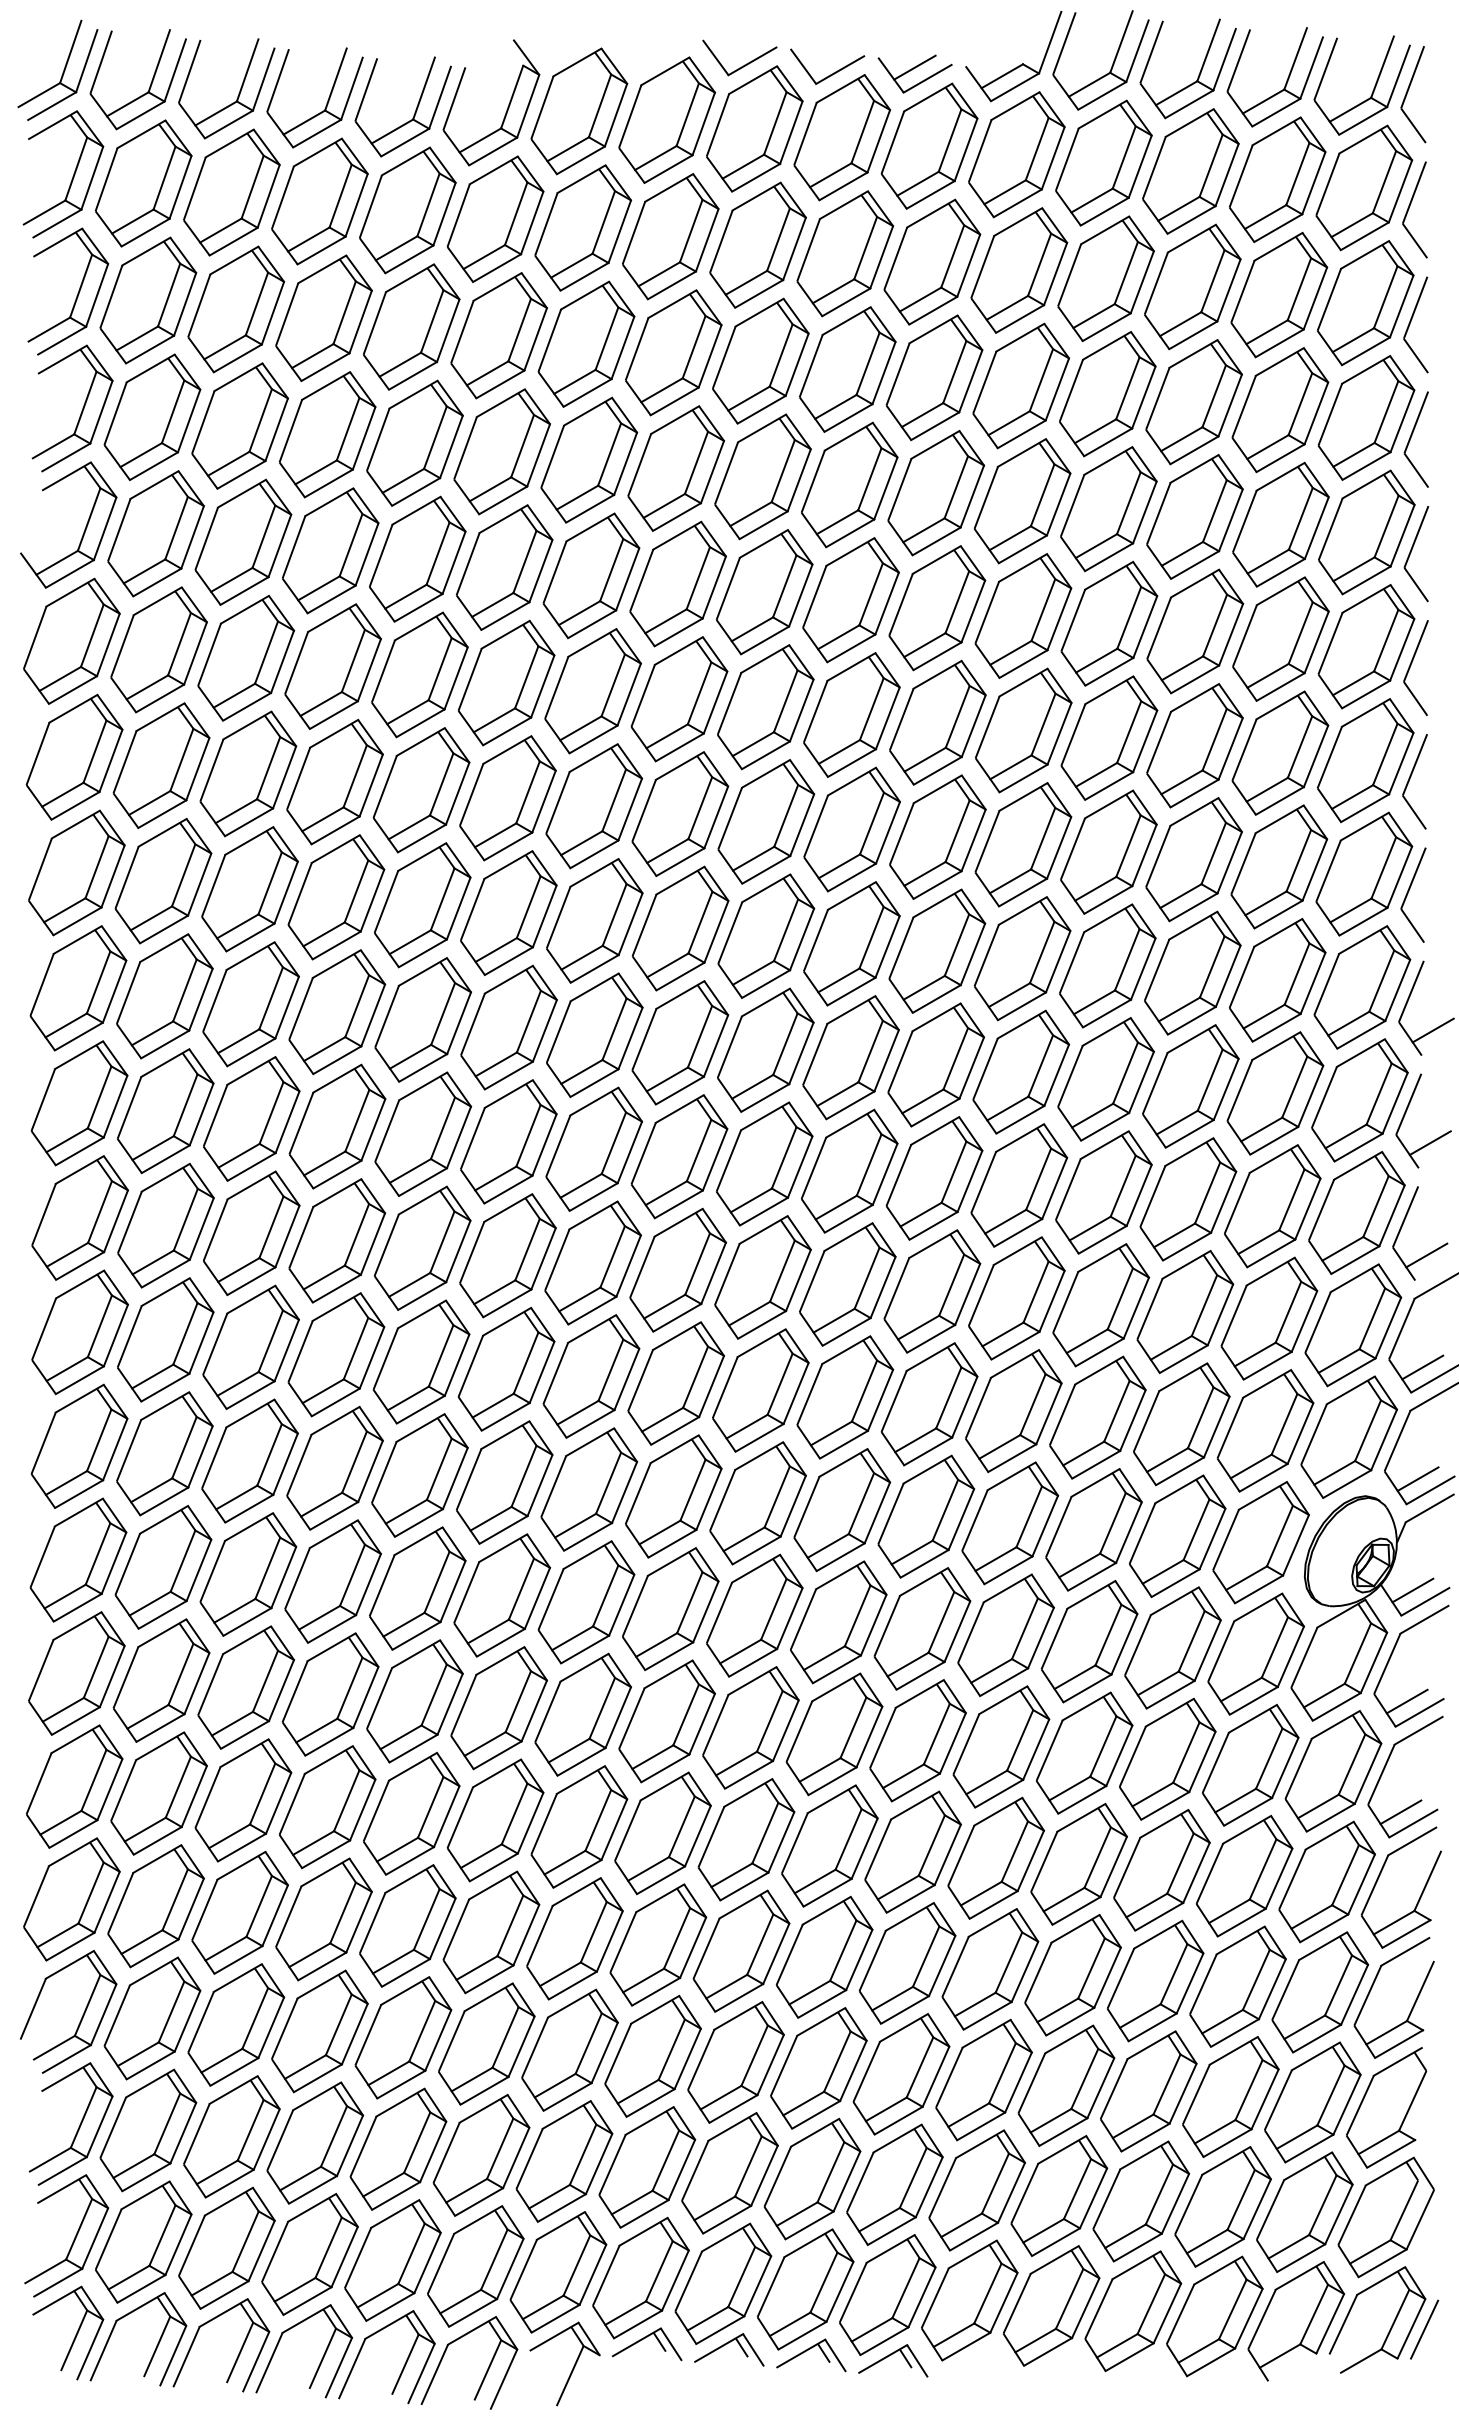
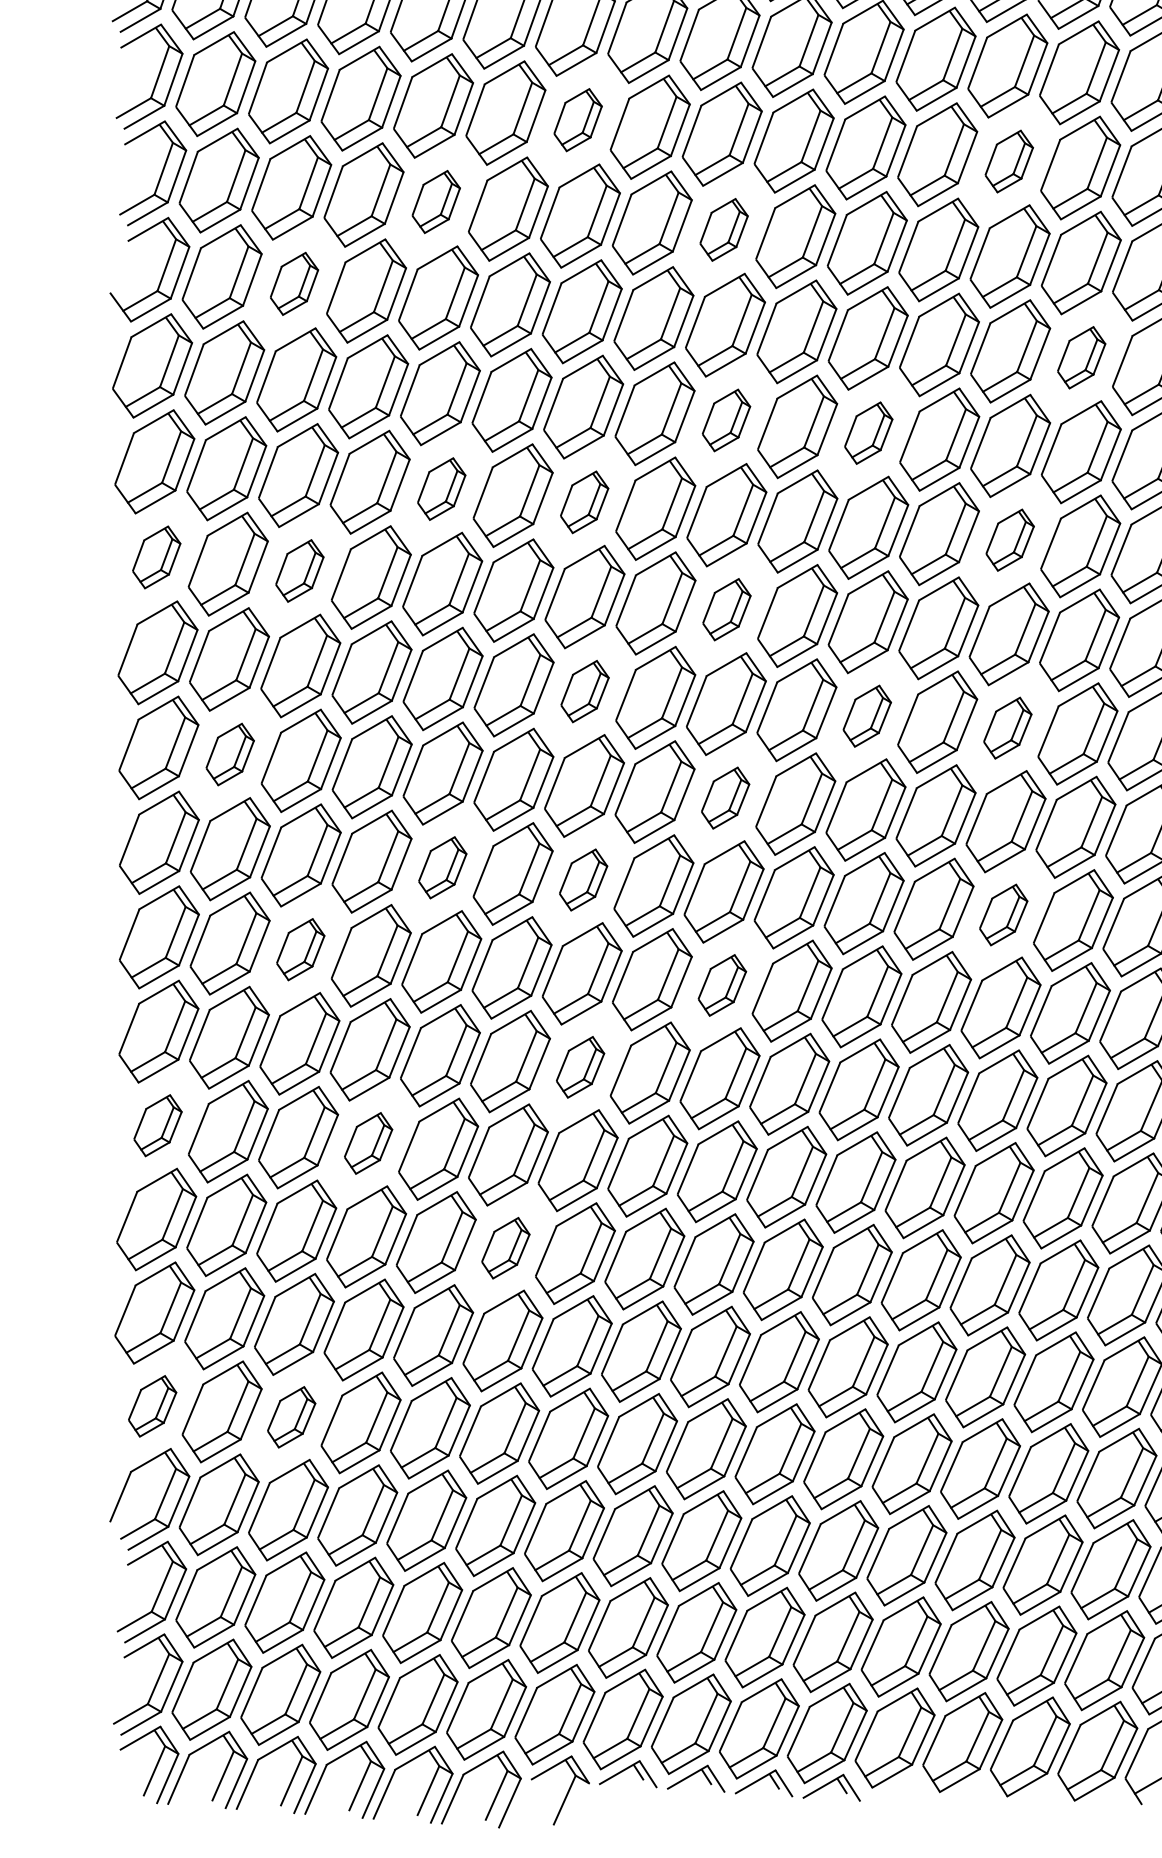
part: (586, 343) -> (578, 119), size x0.6
part: (1107, 394) -> (1008, 161), size x0.6
part: (414, 442) -> (435, 201), size x0.6
part: (762, 476) -> (723, 229), size x0.6
part: (243, 541) -> (294, 283), size x0.6
part: (1195, 631) -> (1081, 357), size x0.6
part: (765, 707) -> (726, 420), size x0.6
part: (937, 722) -> (868, 433), size x0.6
part: (421, 790) -> (441, 489), size x0.6
part: (594, 806) -> (584, 502), size x0.6
part: (1108, 851) -> (1009, 539), size x0.6
part: (76, 872) -> (156, 557), size x0.6
part: (249, 889) -> (299, 571), size x0.6
part: (766, 935) -> (726, 609), size x0.6
part: (594, 1034) -> (584, 691), size x0.6
part: (935, 1064) -> (866, 715), size x0.6
part: (1105, 1079) -> (1007, 728), size x0.6
part: (165, 1111) -> (229, 754), size x0.6
part: (764, 1163) -> (725, 797), size x0.6
part: (422, 1247) -> (442, 867), size x0.6
part: (592, 1262) -> (583, 879), size x0.6
part: (1100, 1305) -> (1003, 915), size x0.6
part: (250, 1346) -> (300, 949), size x0.6
part: (760, 1390) -> (722, 985), size x0.6
part: (589, 1489) -> (580, 1067), size x0.6
part: (78, 1559) -> (157, 1125), size x0.6
part: (332, 1581) -> (368, 1143), size x0.6
part: (498, 1708) -> (505, 1248), size x0.6
part: (71, 1899) -> (152, 1406), size x0.6
part: (239, 1912) -> (291, 1417), size x0.6

